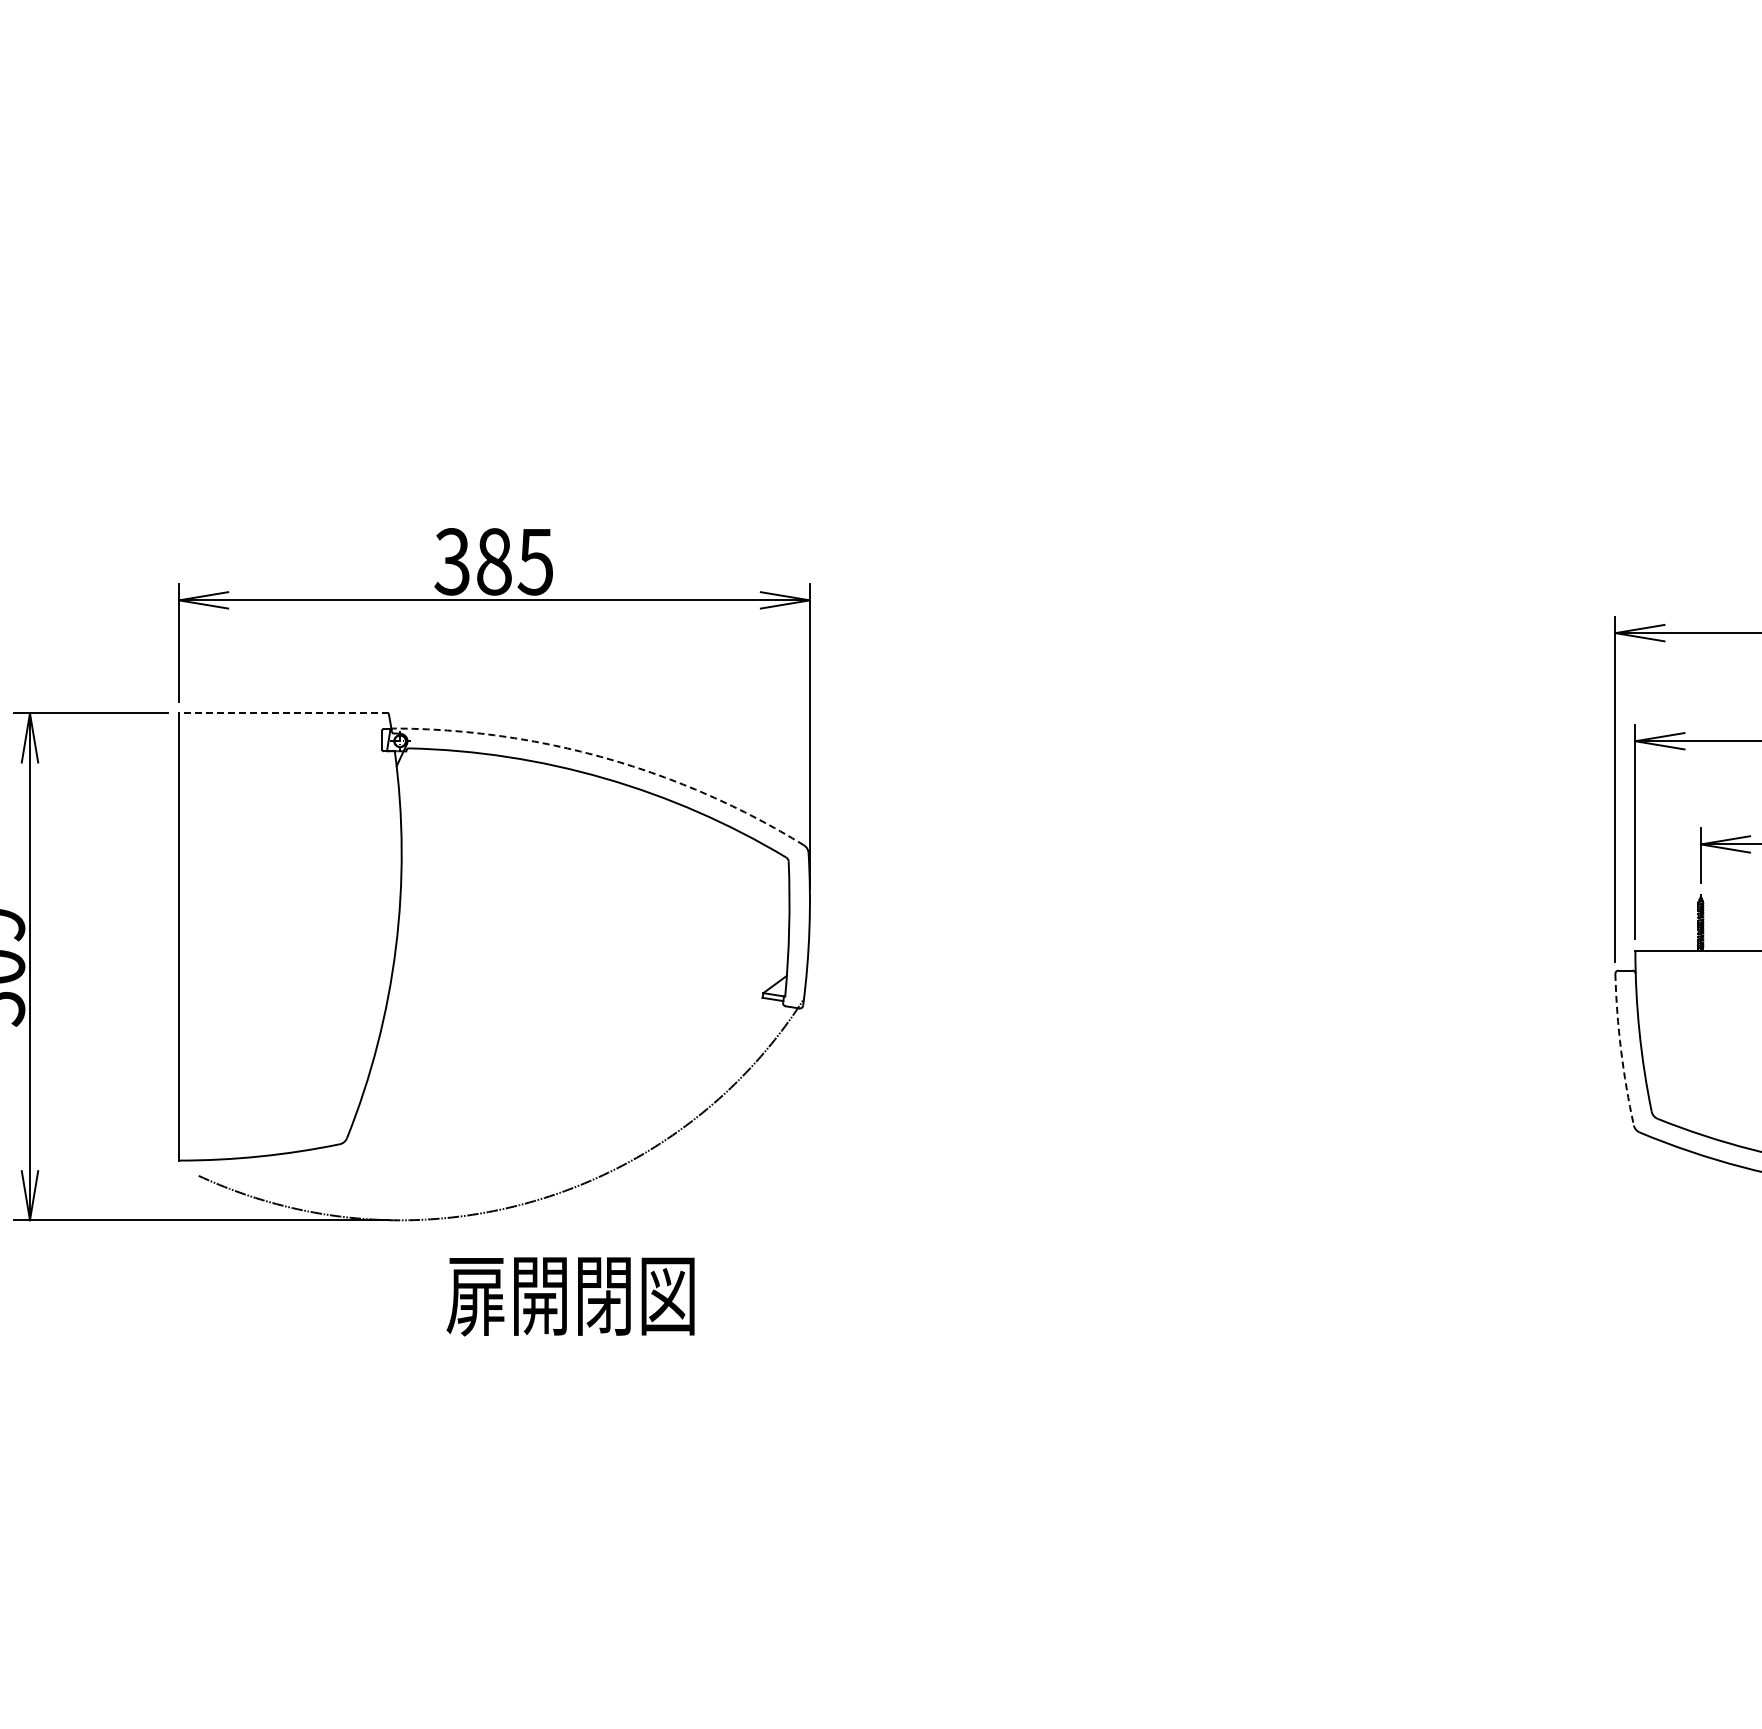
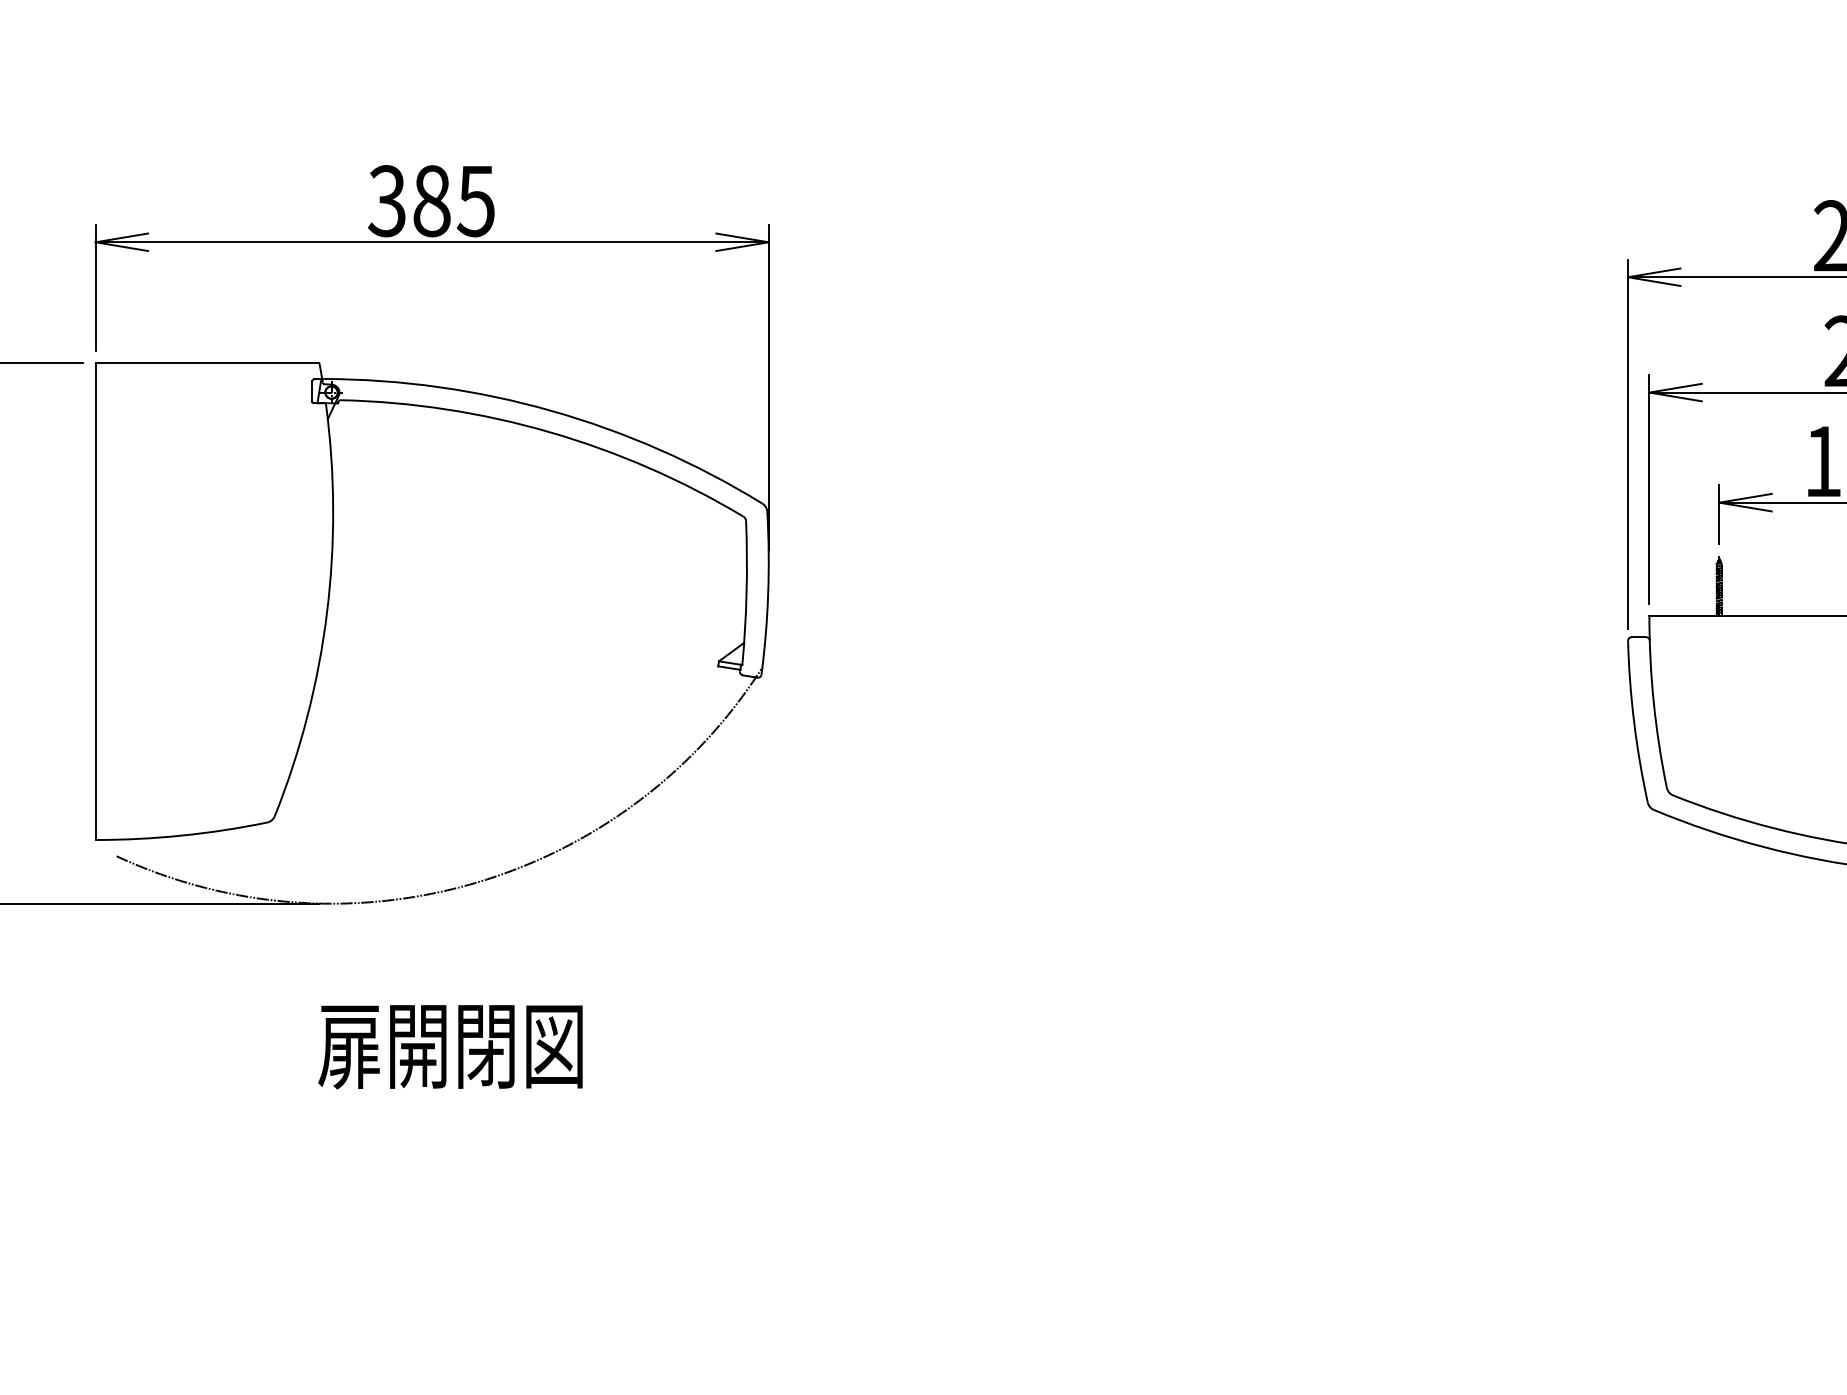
line: (283, 713) -> (207, 362), dashed -> solid
arc: (606, 758) -> (551, 410), dashed -> solid
arc: (1621, 1050) -> (1634, 722), dashed -> solid
text: (570, 1296) -> (450, 1046), moved

